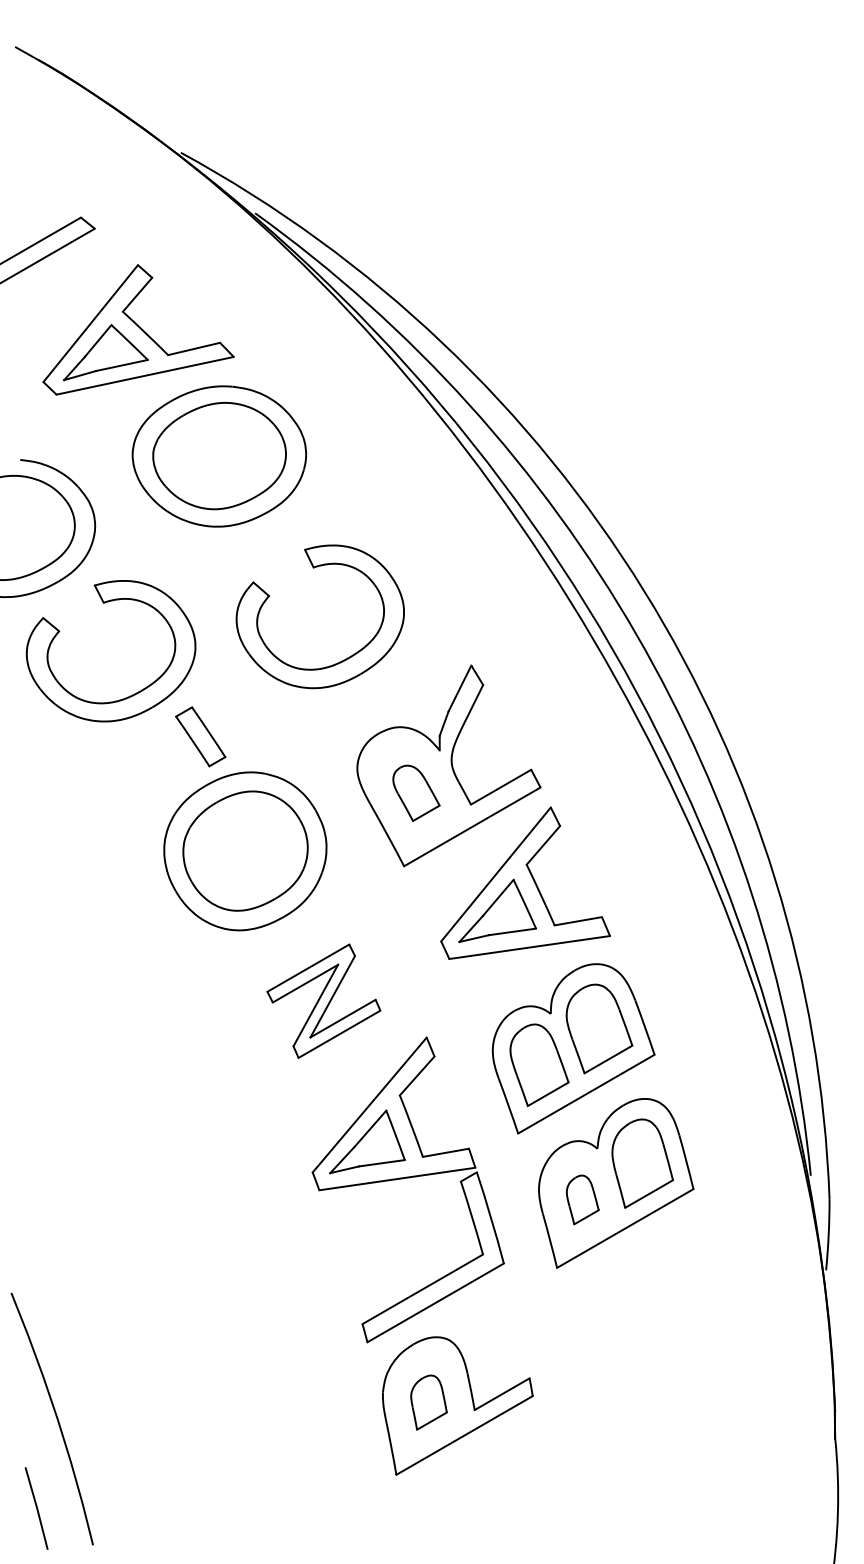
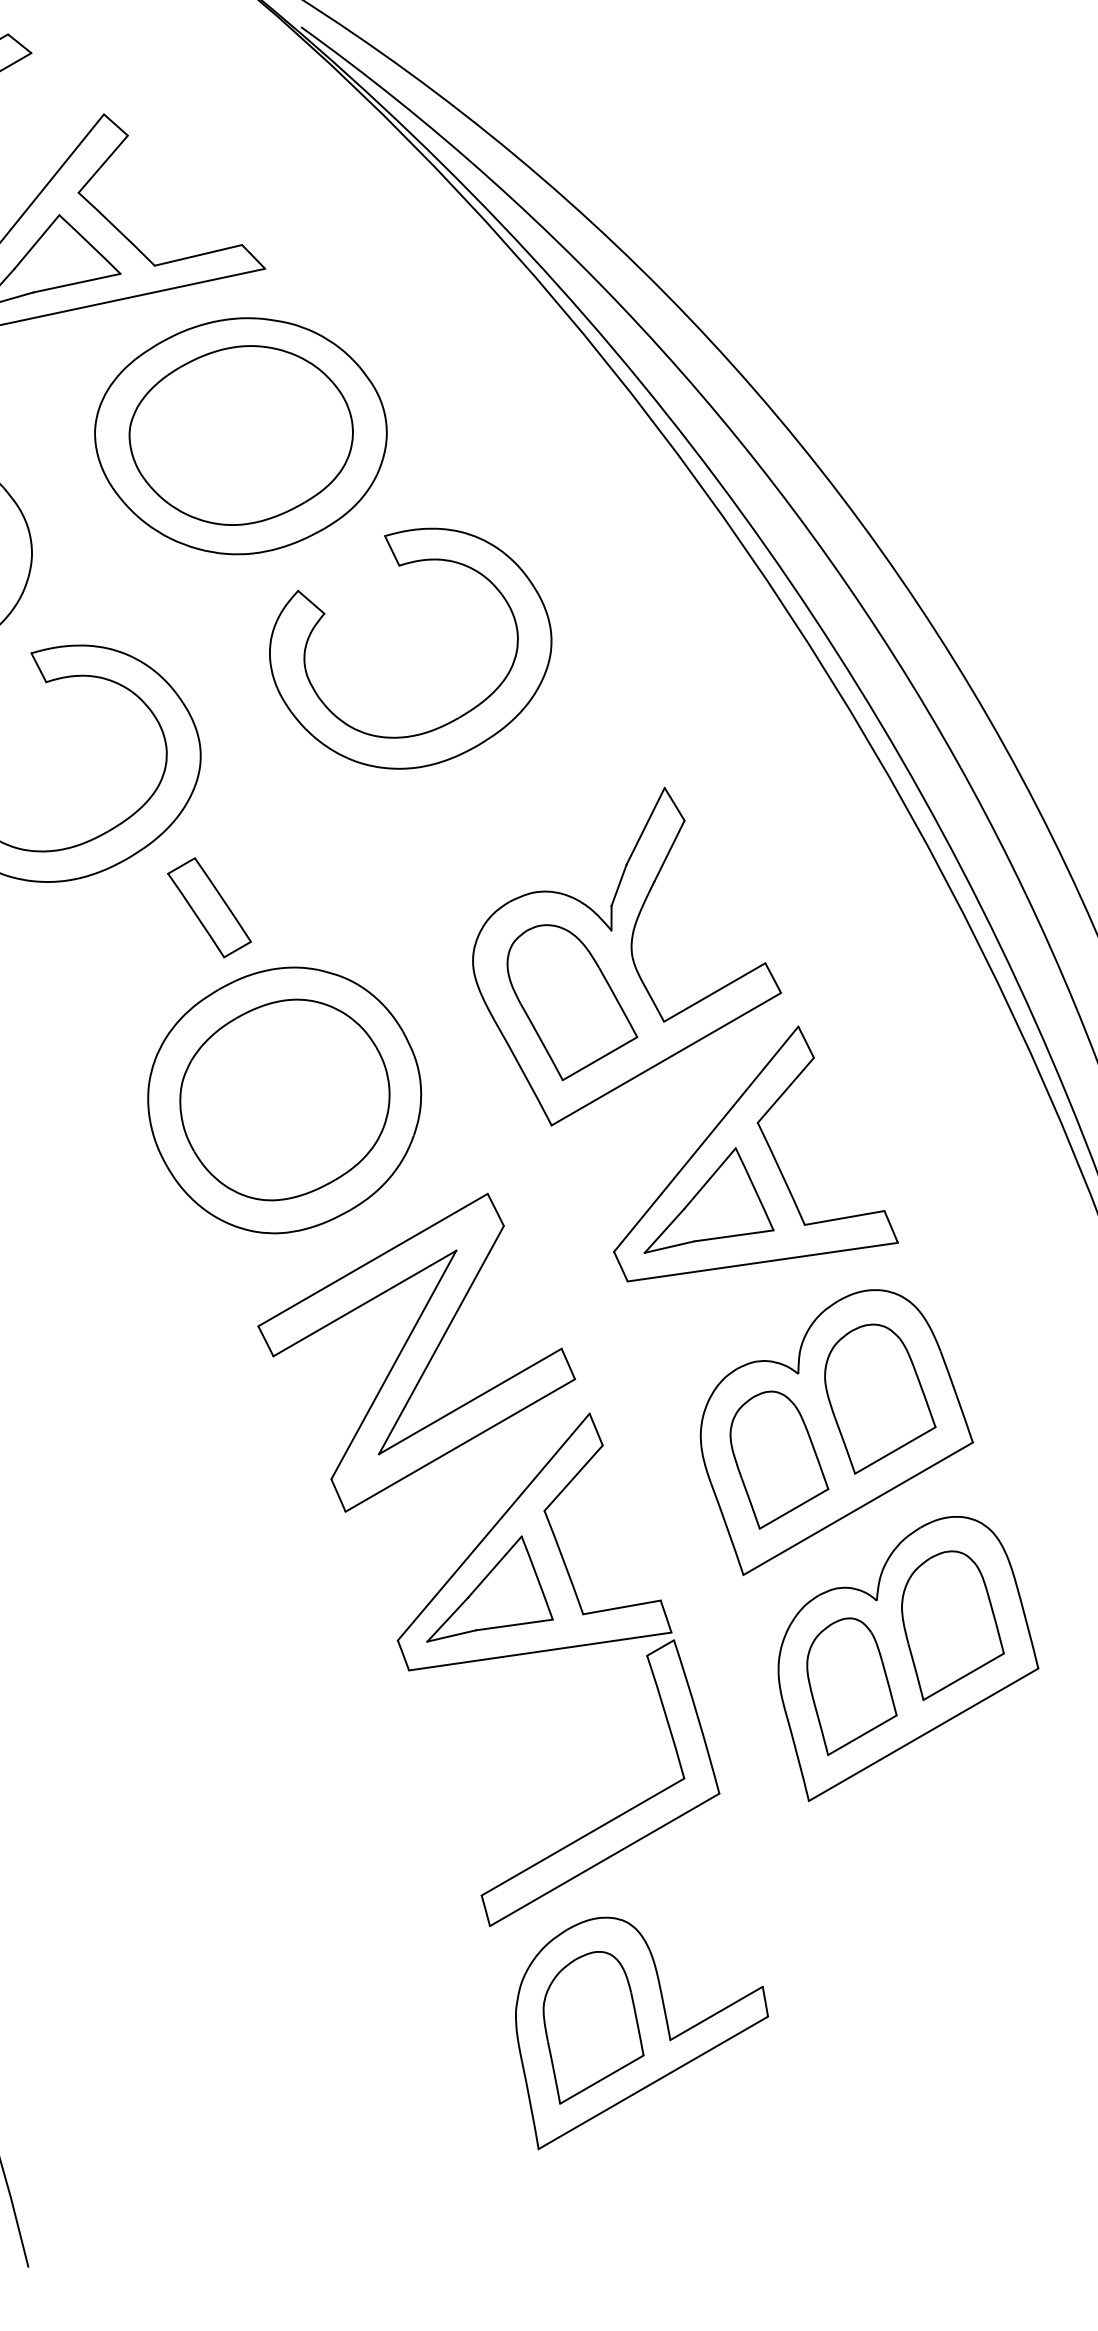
part: (314, 568) -> (400, 567), moved
part: (416, 793) -> (572, 1003), size x1.67
part: (323, 1000) -> (416, 1351), size x1.67
part: (582, 1199) -> (851, 1685), size x1.67
part: (428, 1402) -> (592, 2027), size x1.67

